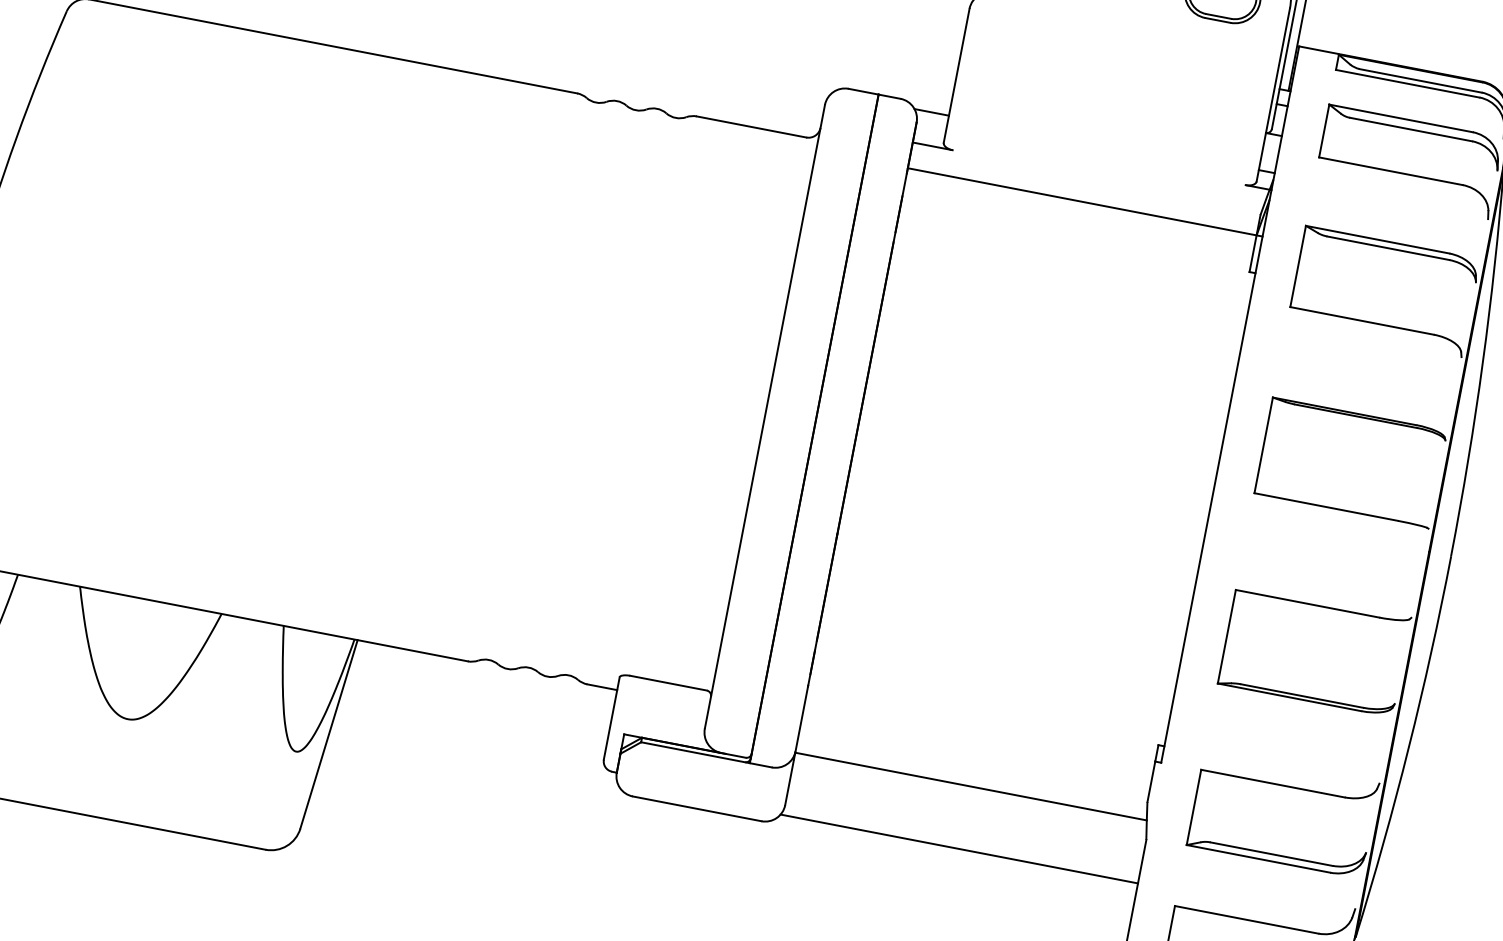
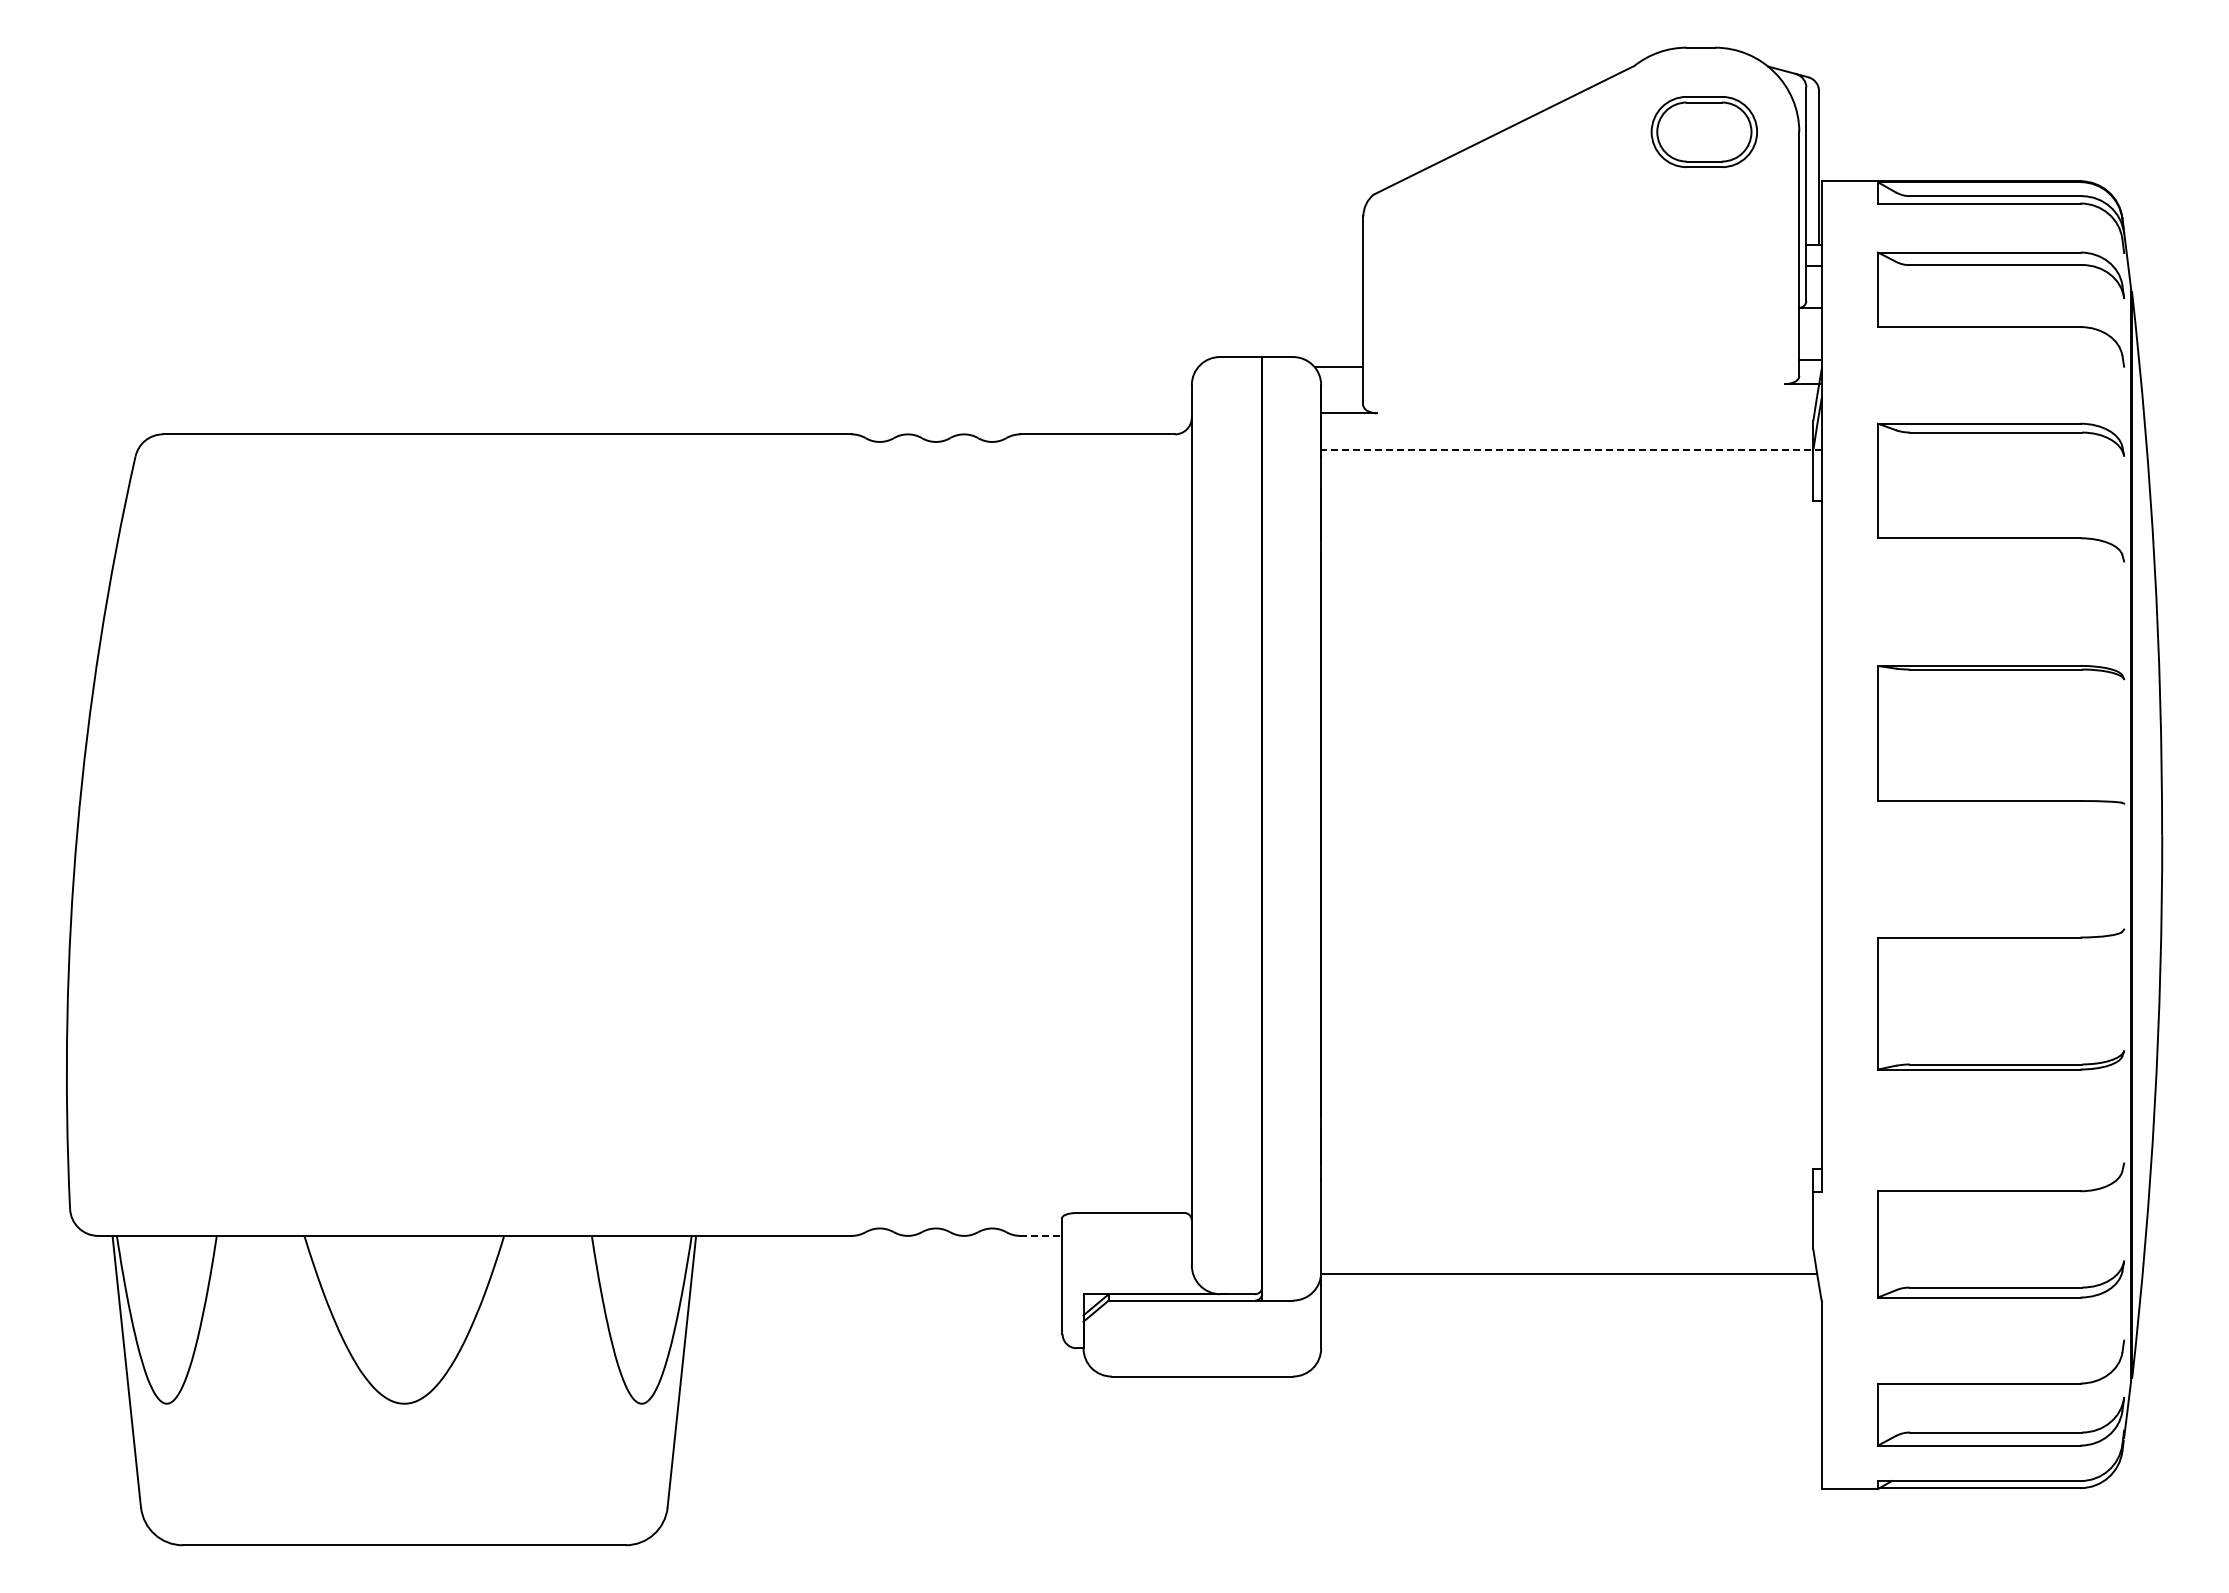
line: (1085, 202) -> (1571, 449), solid -> dashed
line: (602, 686) -> (1041, 1235), solid -> dashed
line: (959, 849) -> (1569, 1362), removed

